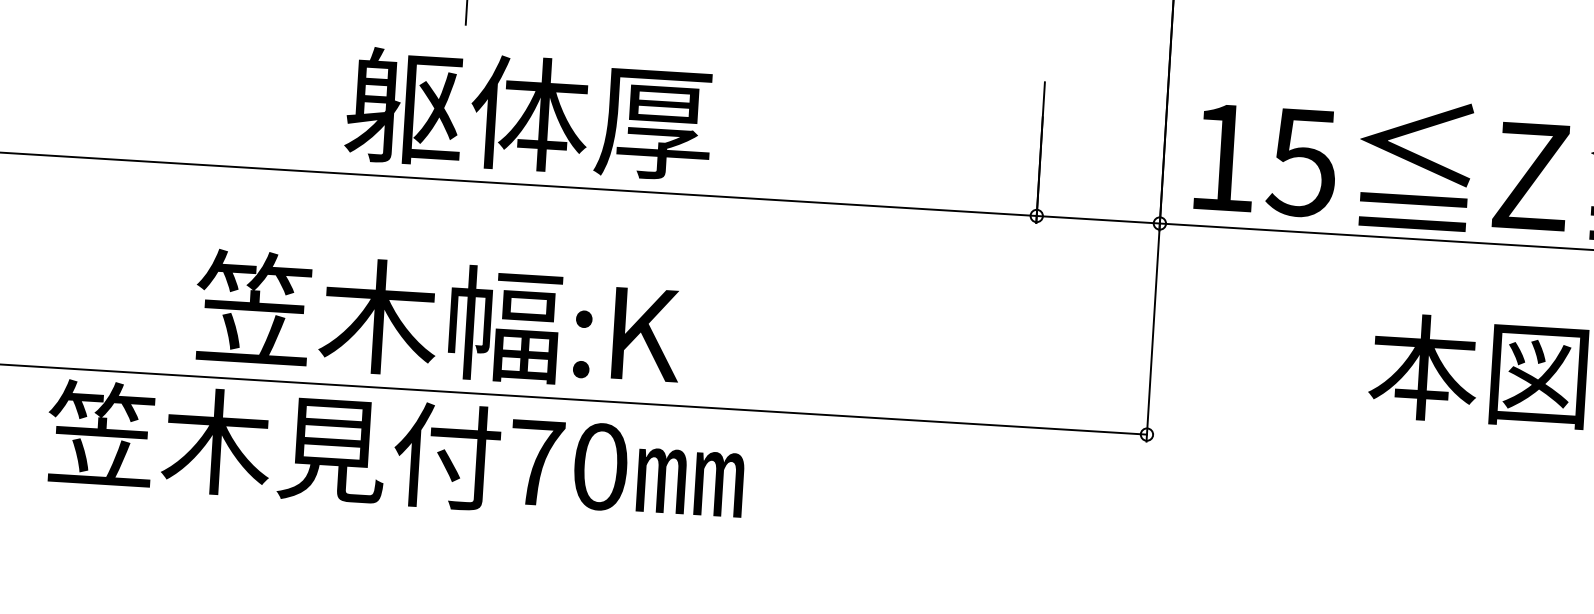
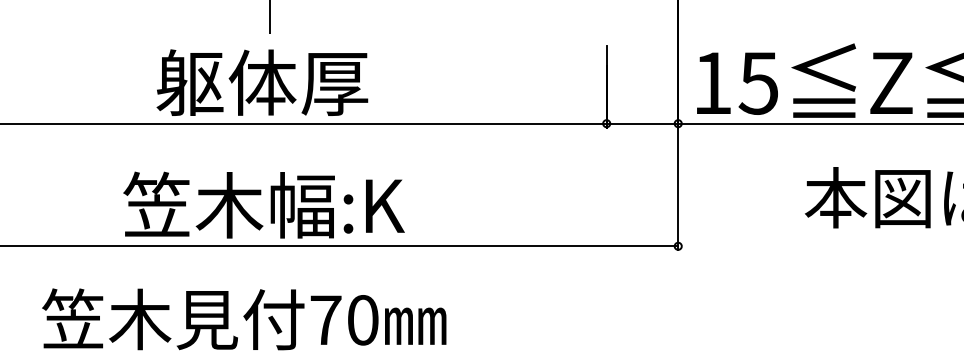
text: (529, 113) -> (262, 82), moved
text: (396, 452) -> (244, 319), moved

